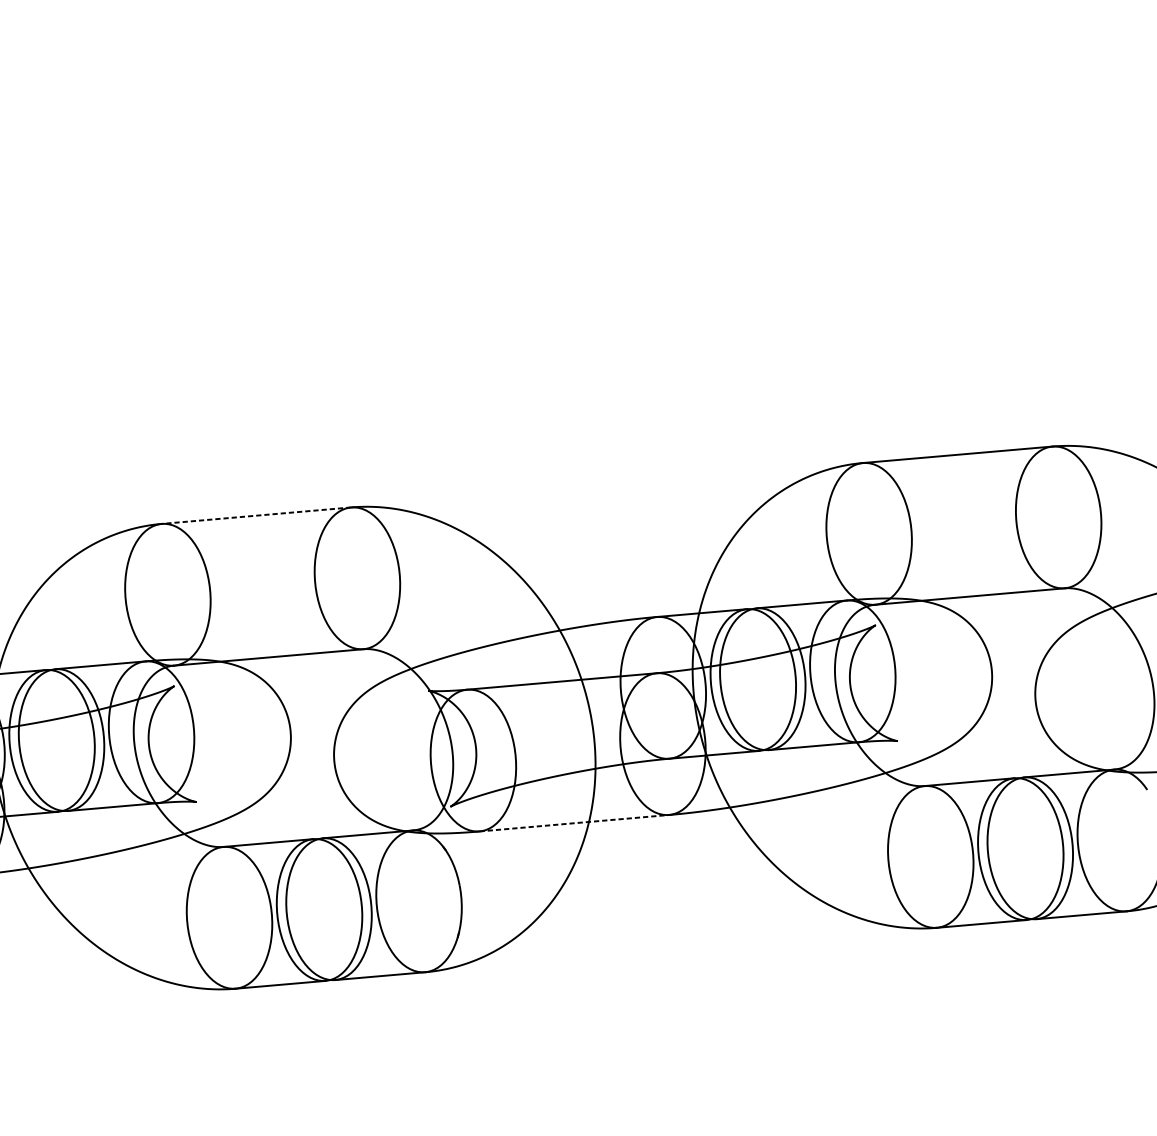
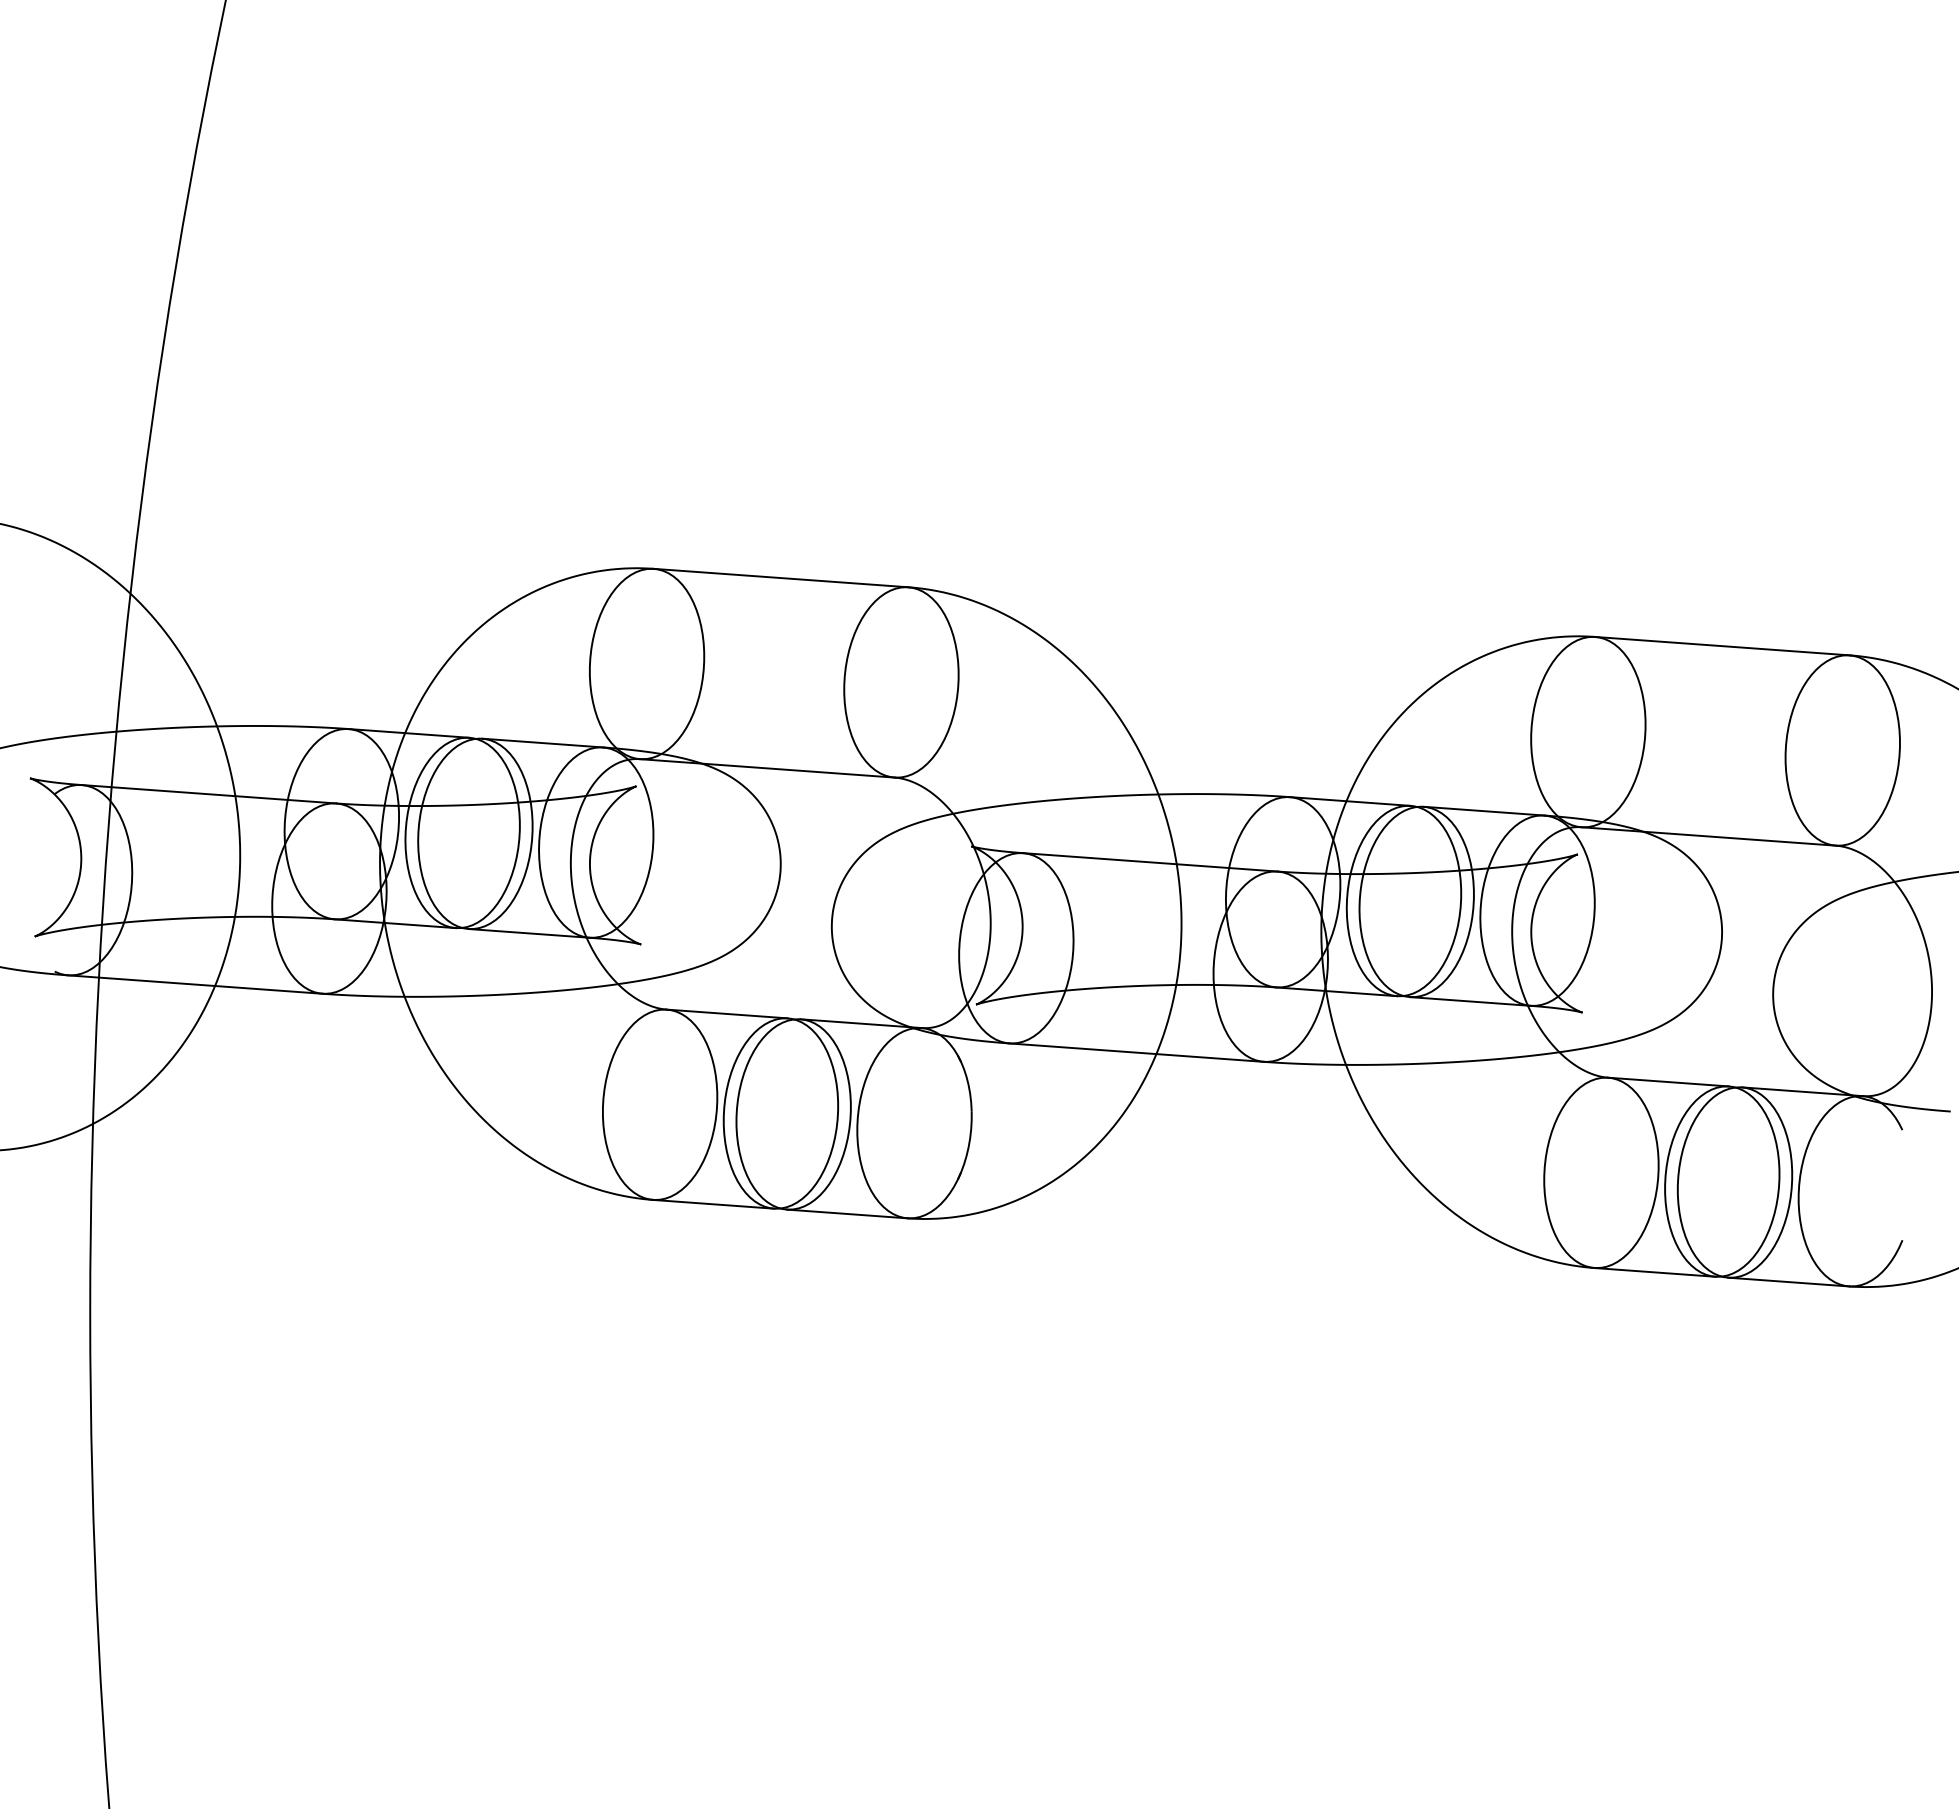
line: (256, 515) -> (781, 578), dashed -> solid
line: (574, 823) -> (1136, 1052), dashed -> solid

